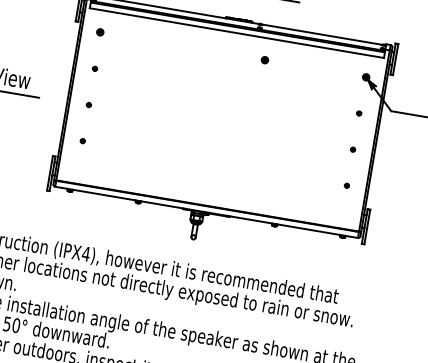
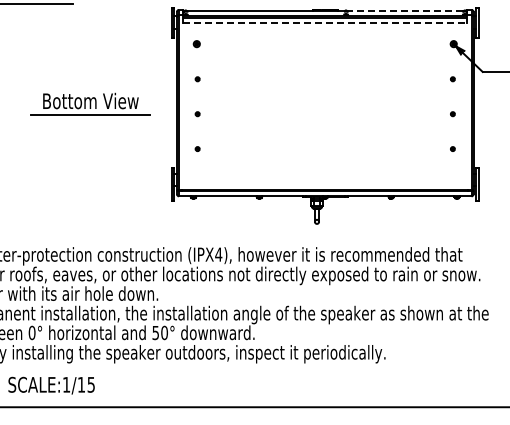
line: (237, 33) -> (325, 23), solid -> dashed
line: (321, 35) -> (405, 11), solid -> dashed
part: (264, 60) -> (355, 44), removed

